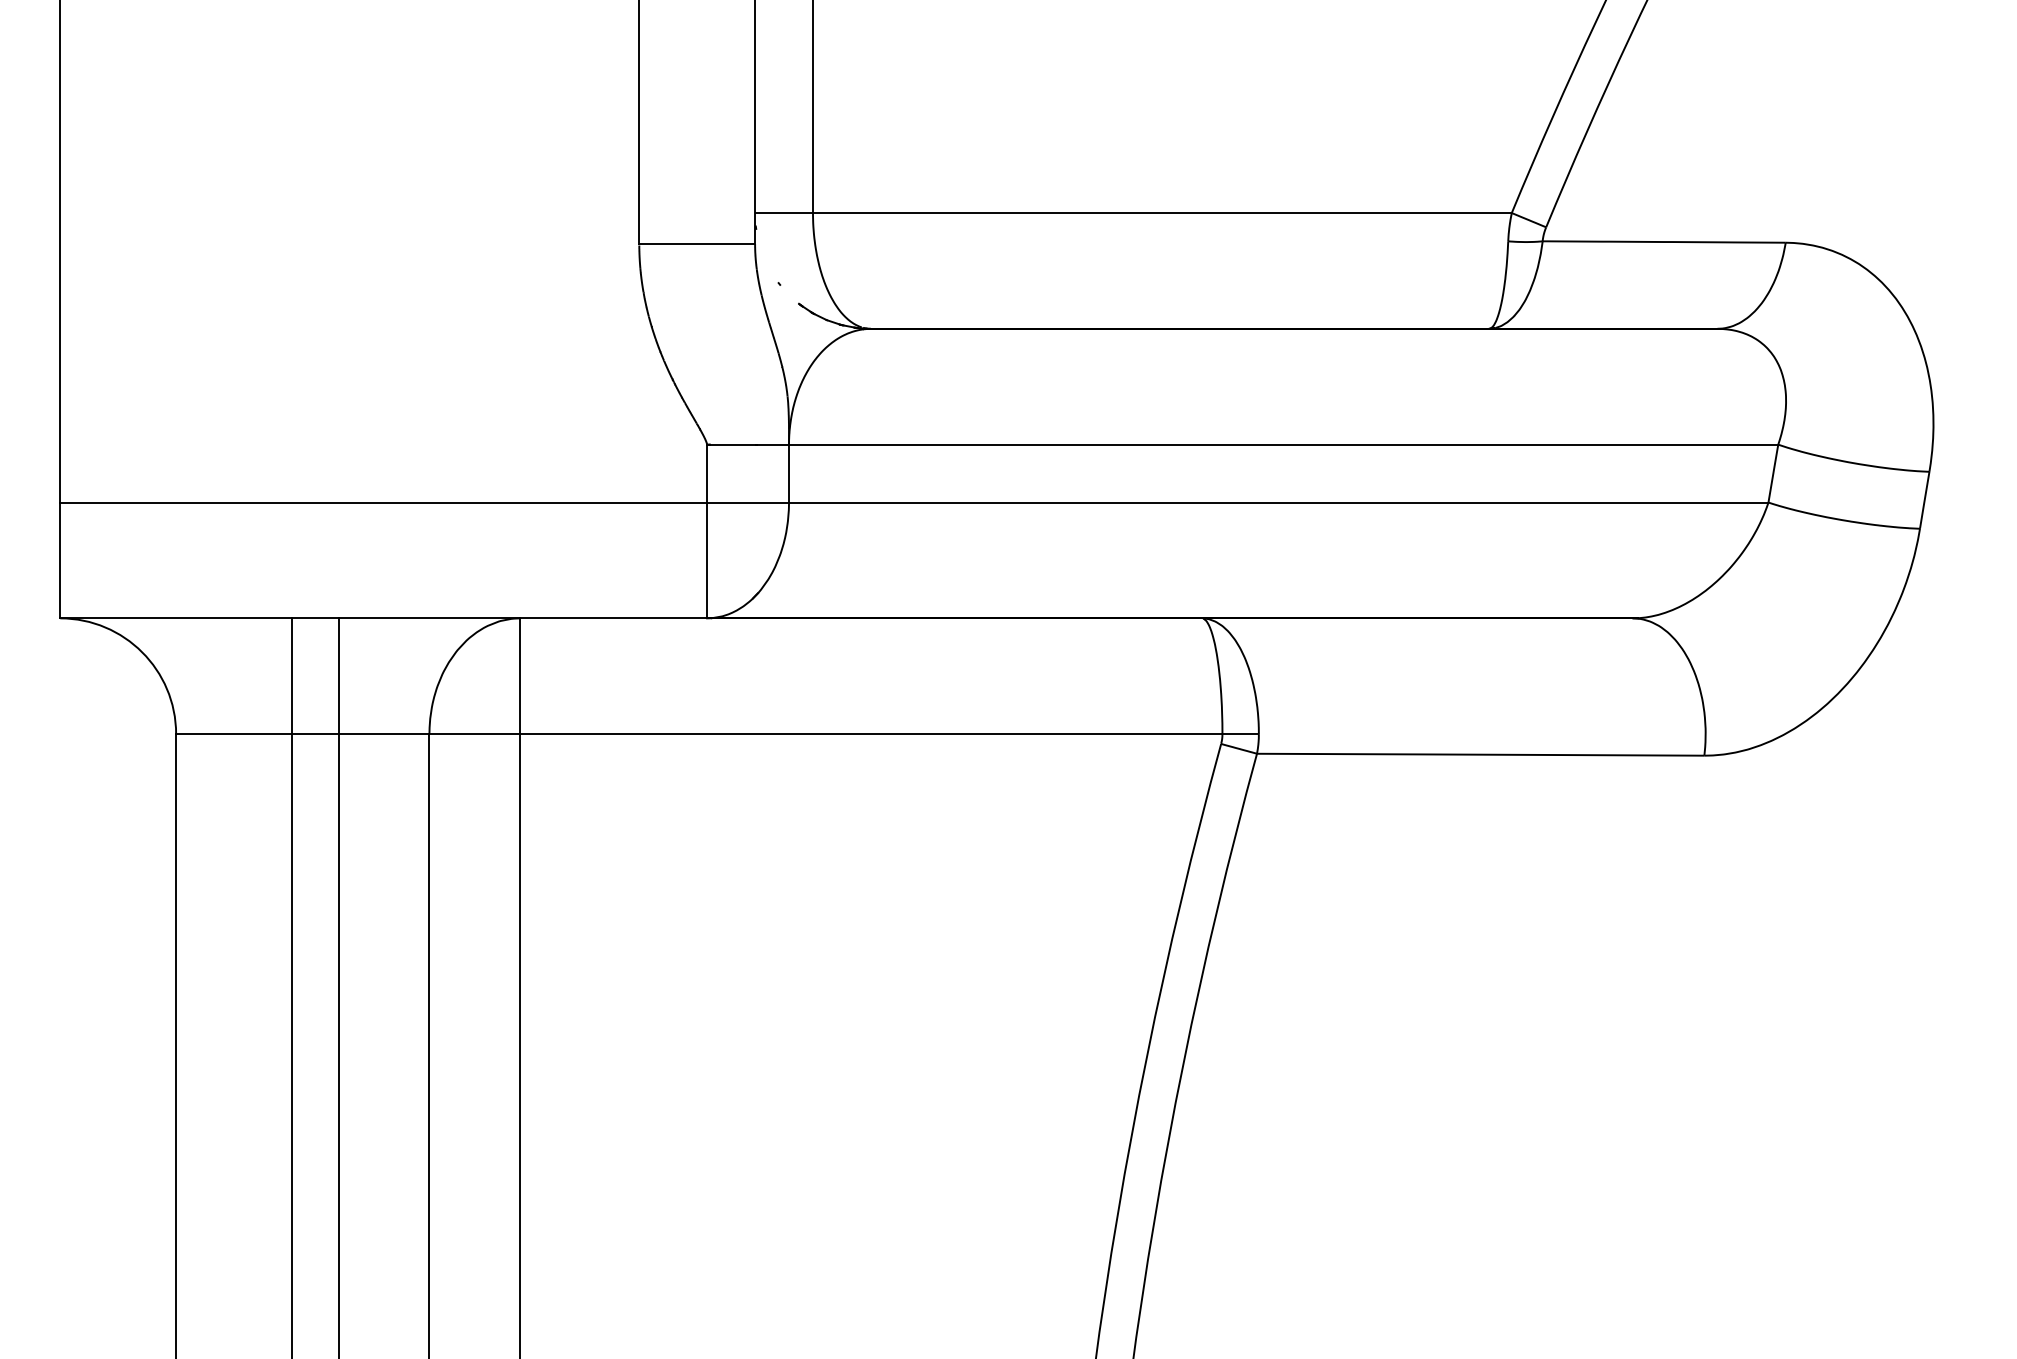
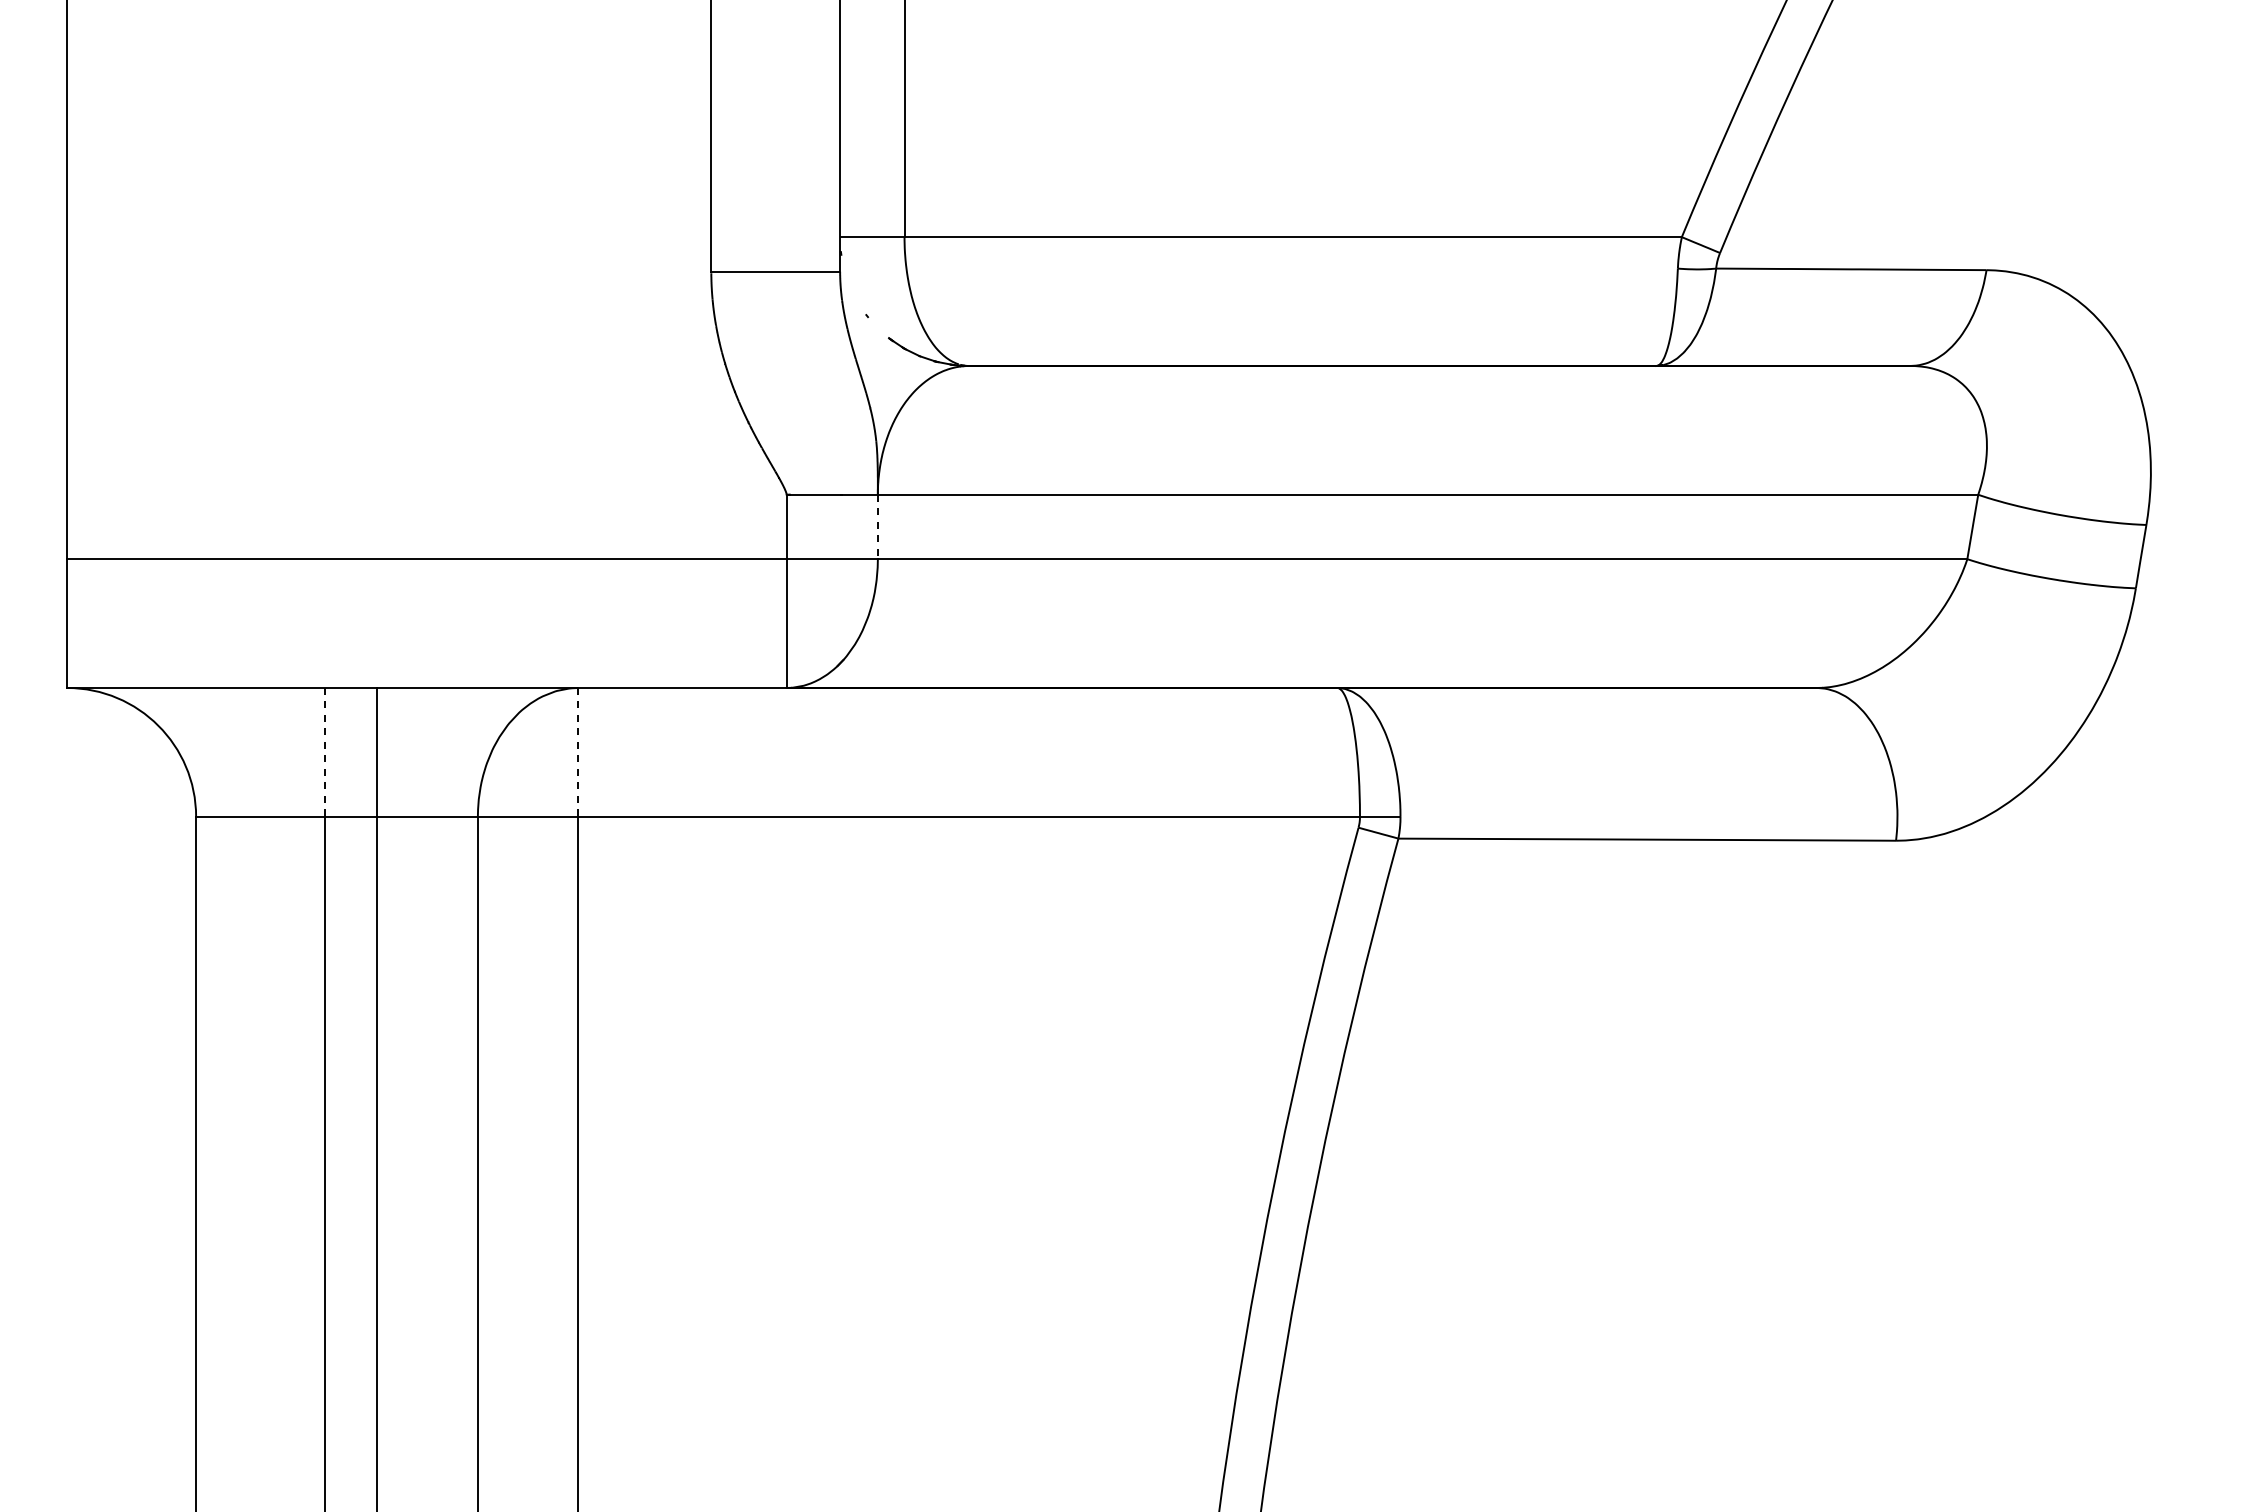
line: (788, 474) -> (877, 527), solid -> dashed
line: (291, 676) -> (324, 752), solid -> dashed
line: (519, 676) -> (578, 752), solid -> dashed

